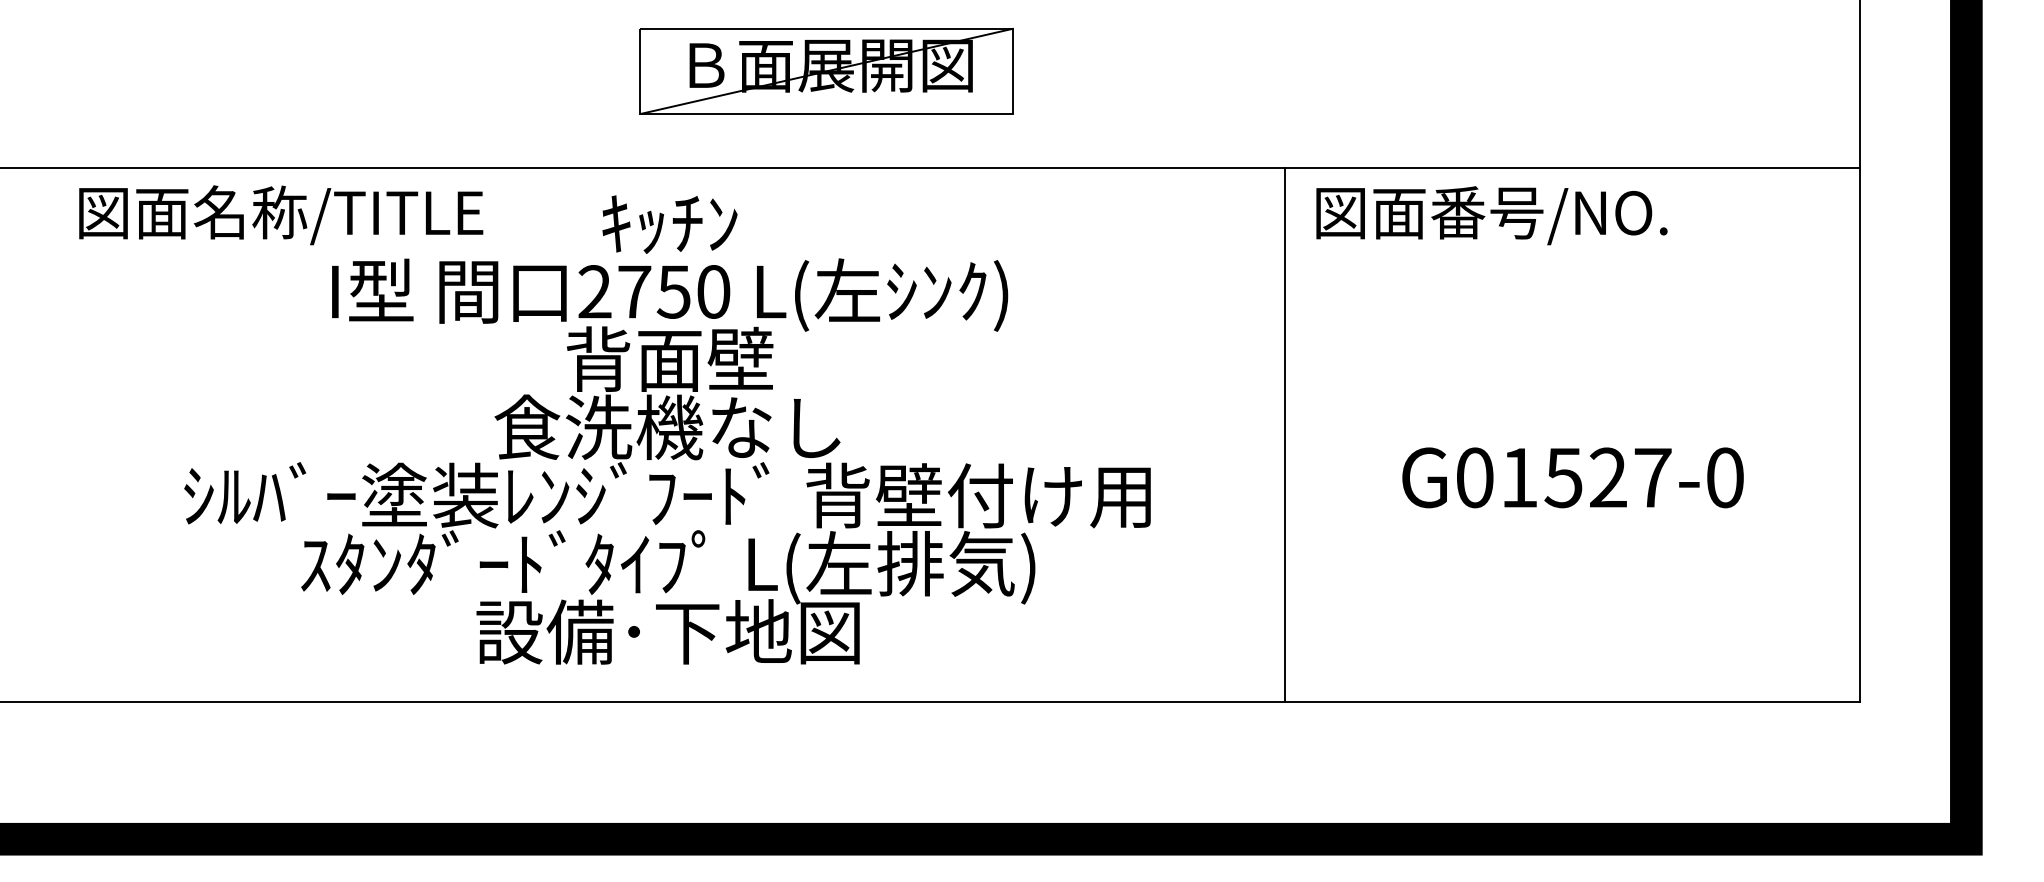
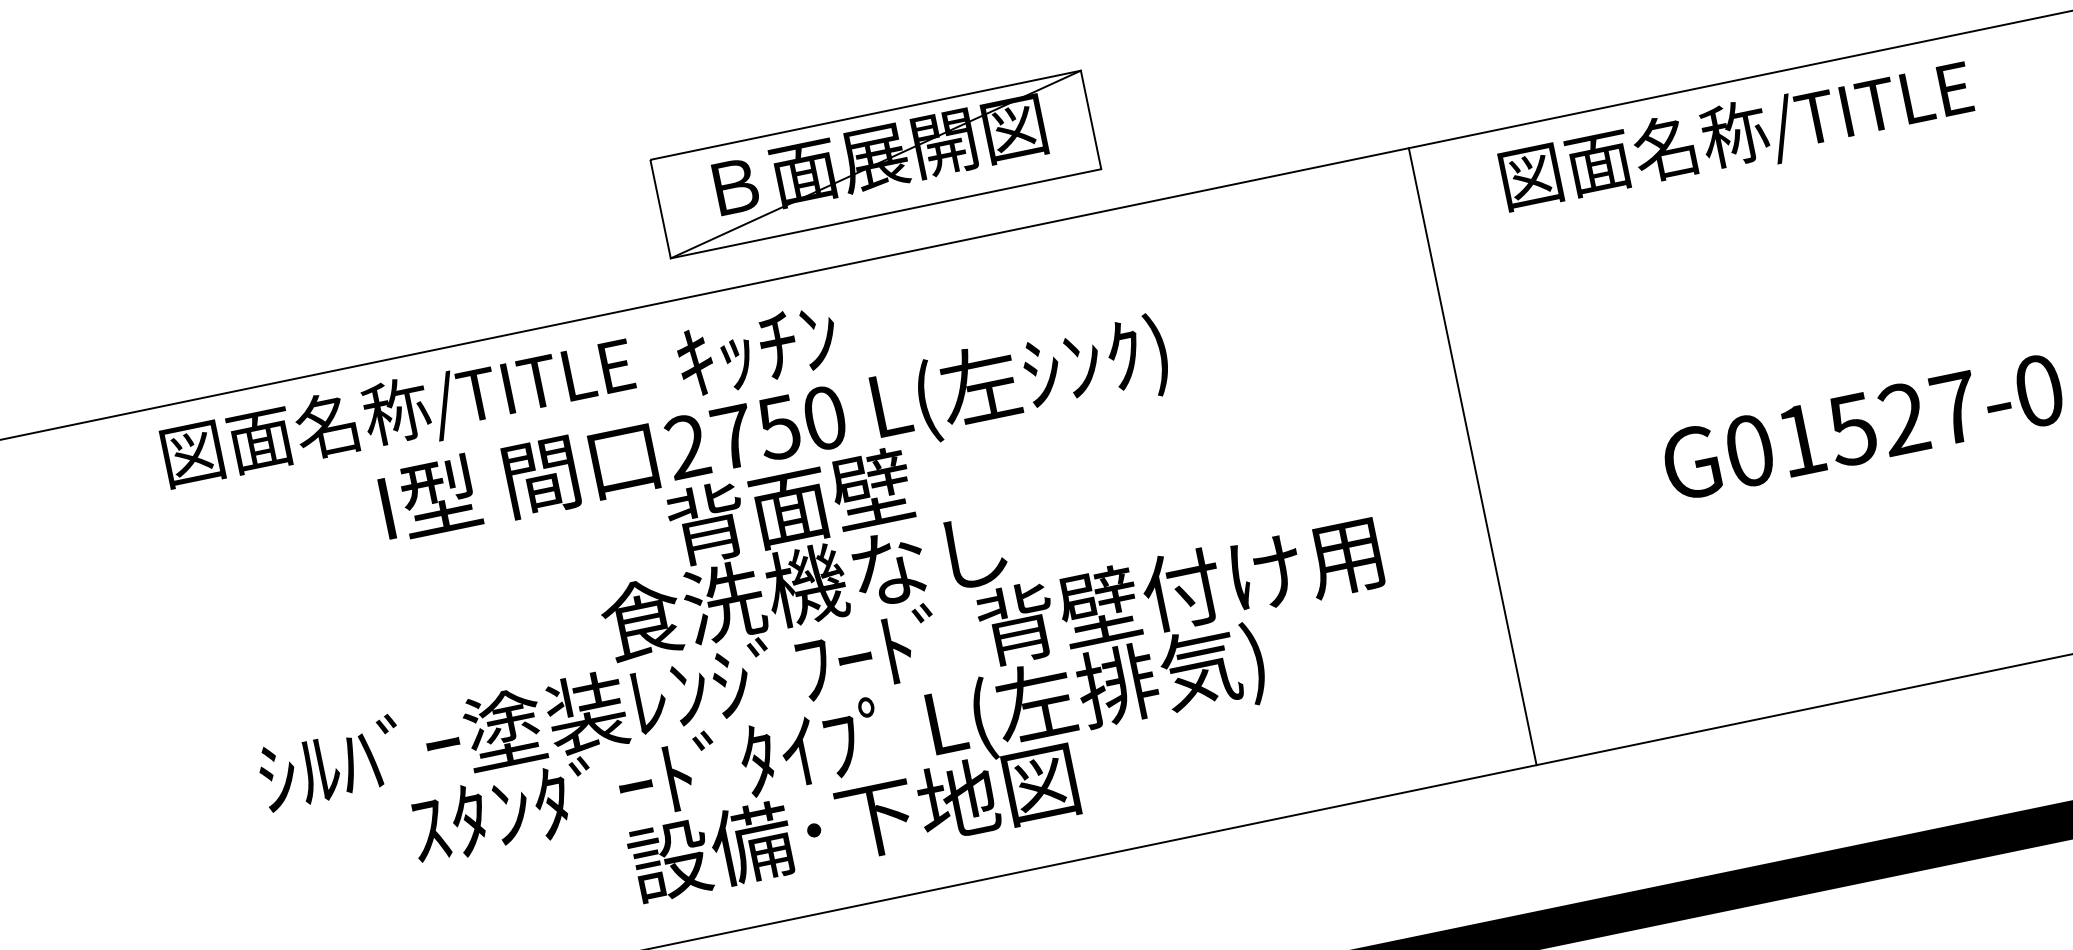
part: (826, 70) -> (875, 163), moved
text: (1575, 212) -> (1802, 119), 図面番号/NO. -> 図面名称/TITLE
text: (281, 215) -> (399, 414), moved
line: (1285, 434) -> (1472, 455), moved

